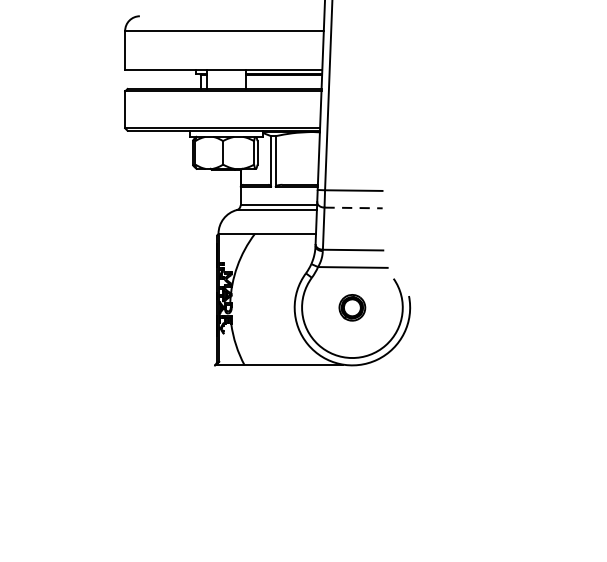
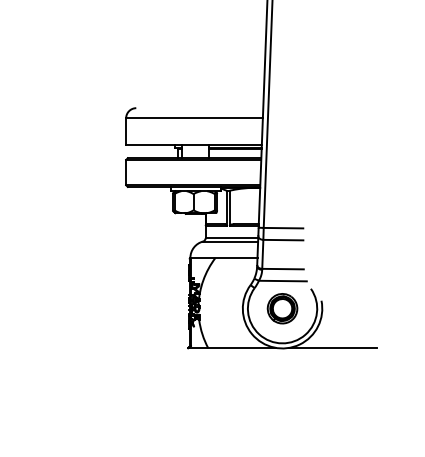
line: (353, 208) -> (283, 240), dashed -> solid
part: (352, 307) -> (282, 308), size x1.67
line: (424, 363) -> (332, 347), added

